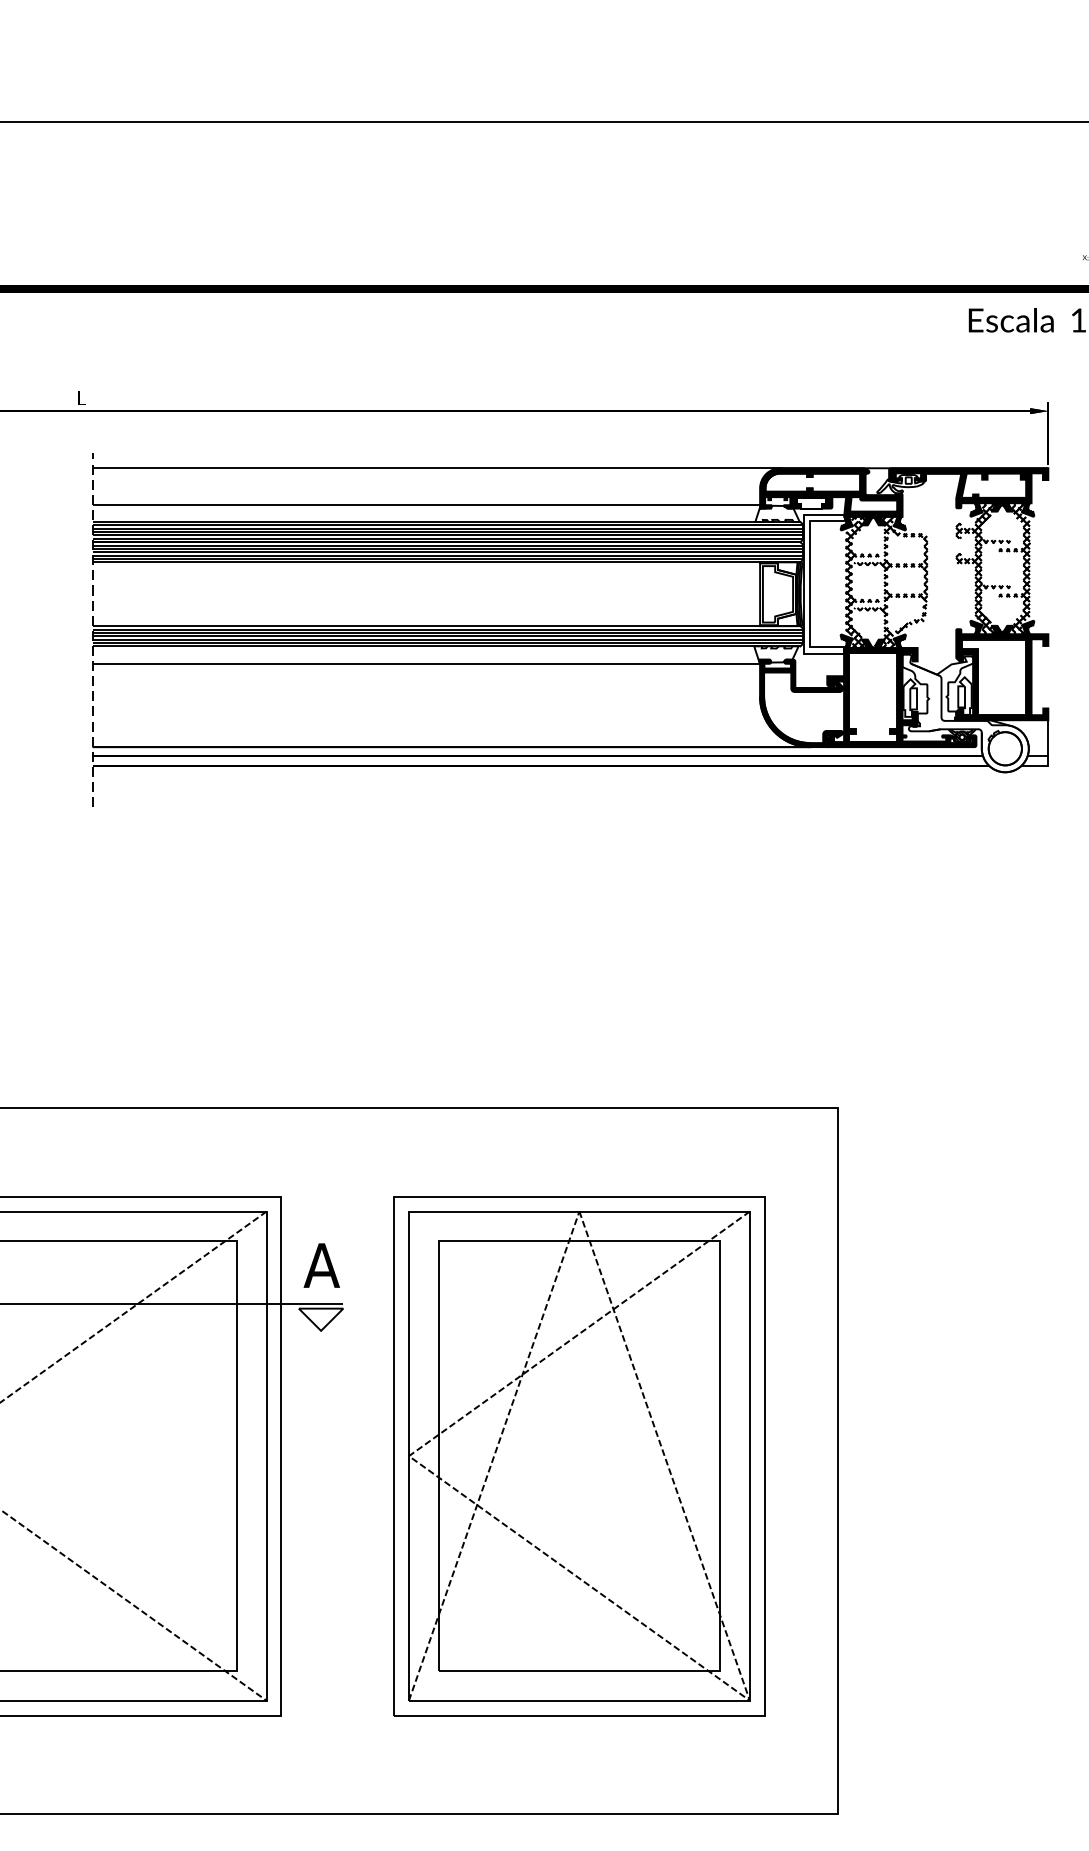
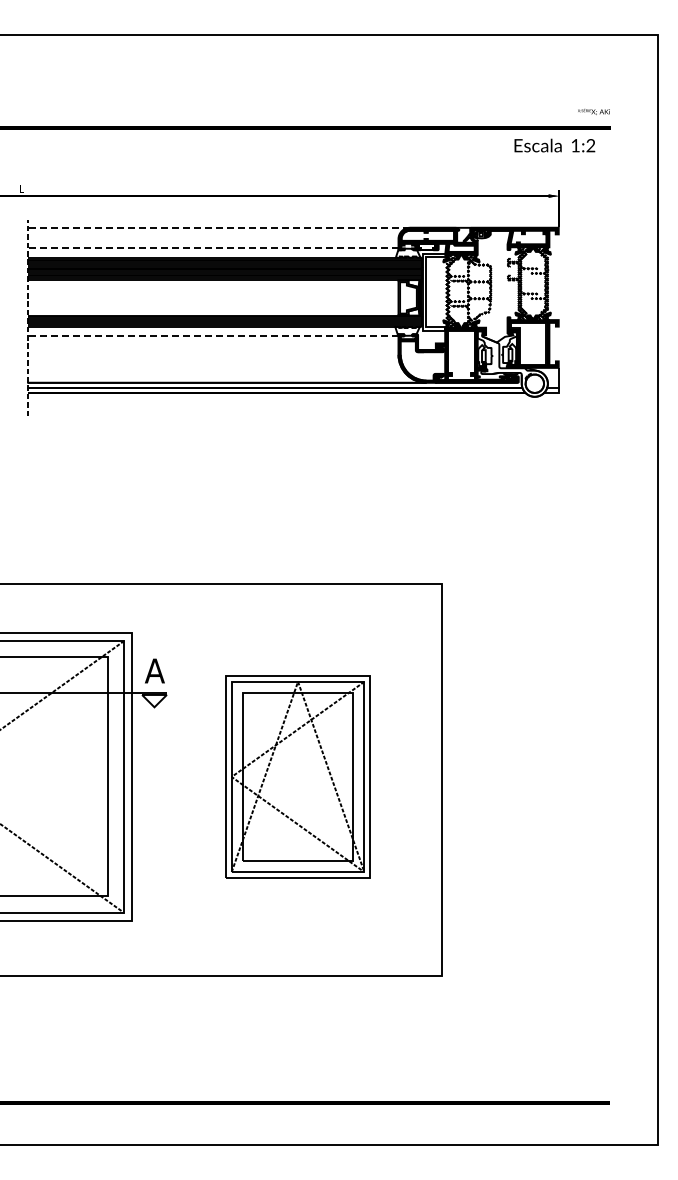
line: (436, 467) -> (218, 227), solid -> dashed
line: (427, 505) -> (213, 248), solid -> dashed
line: (425, 663) -> (212, 336), solid -> dashed
part: (578, 1455) -> (297, 776), size x0.7

